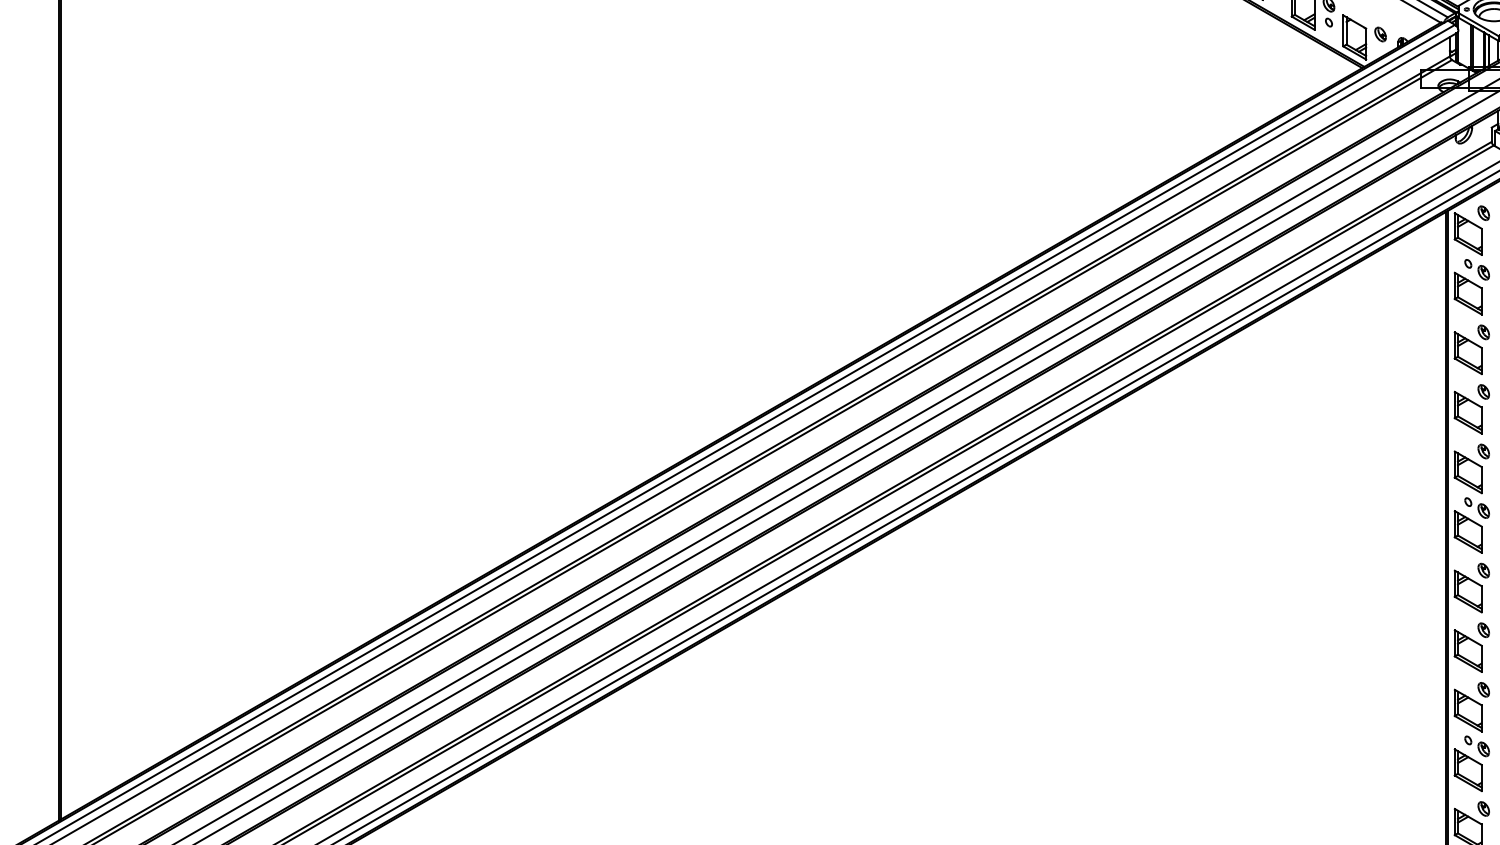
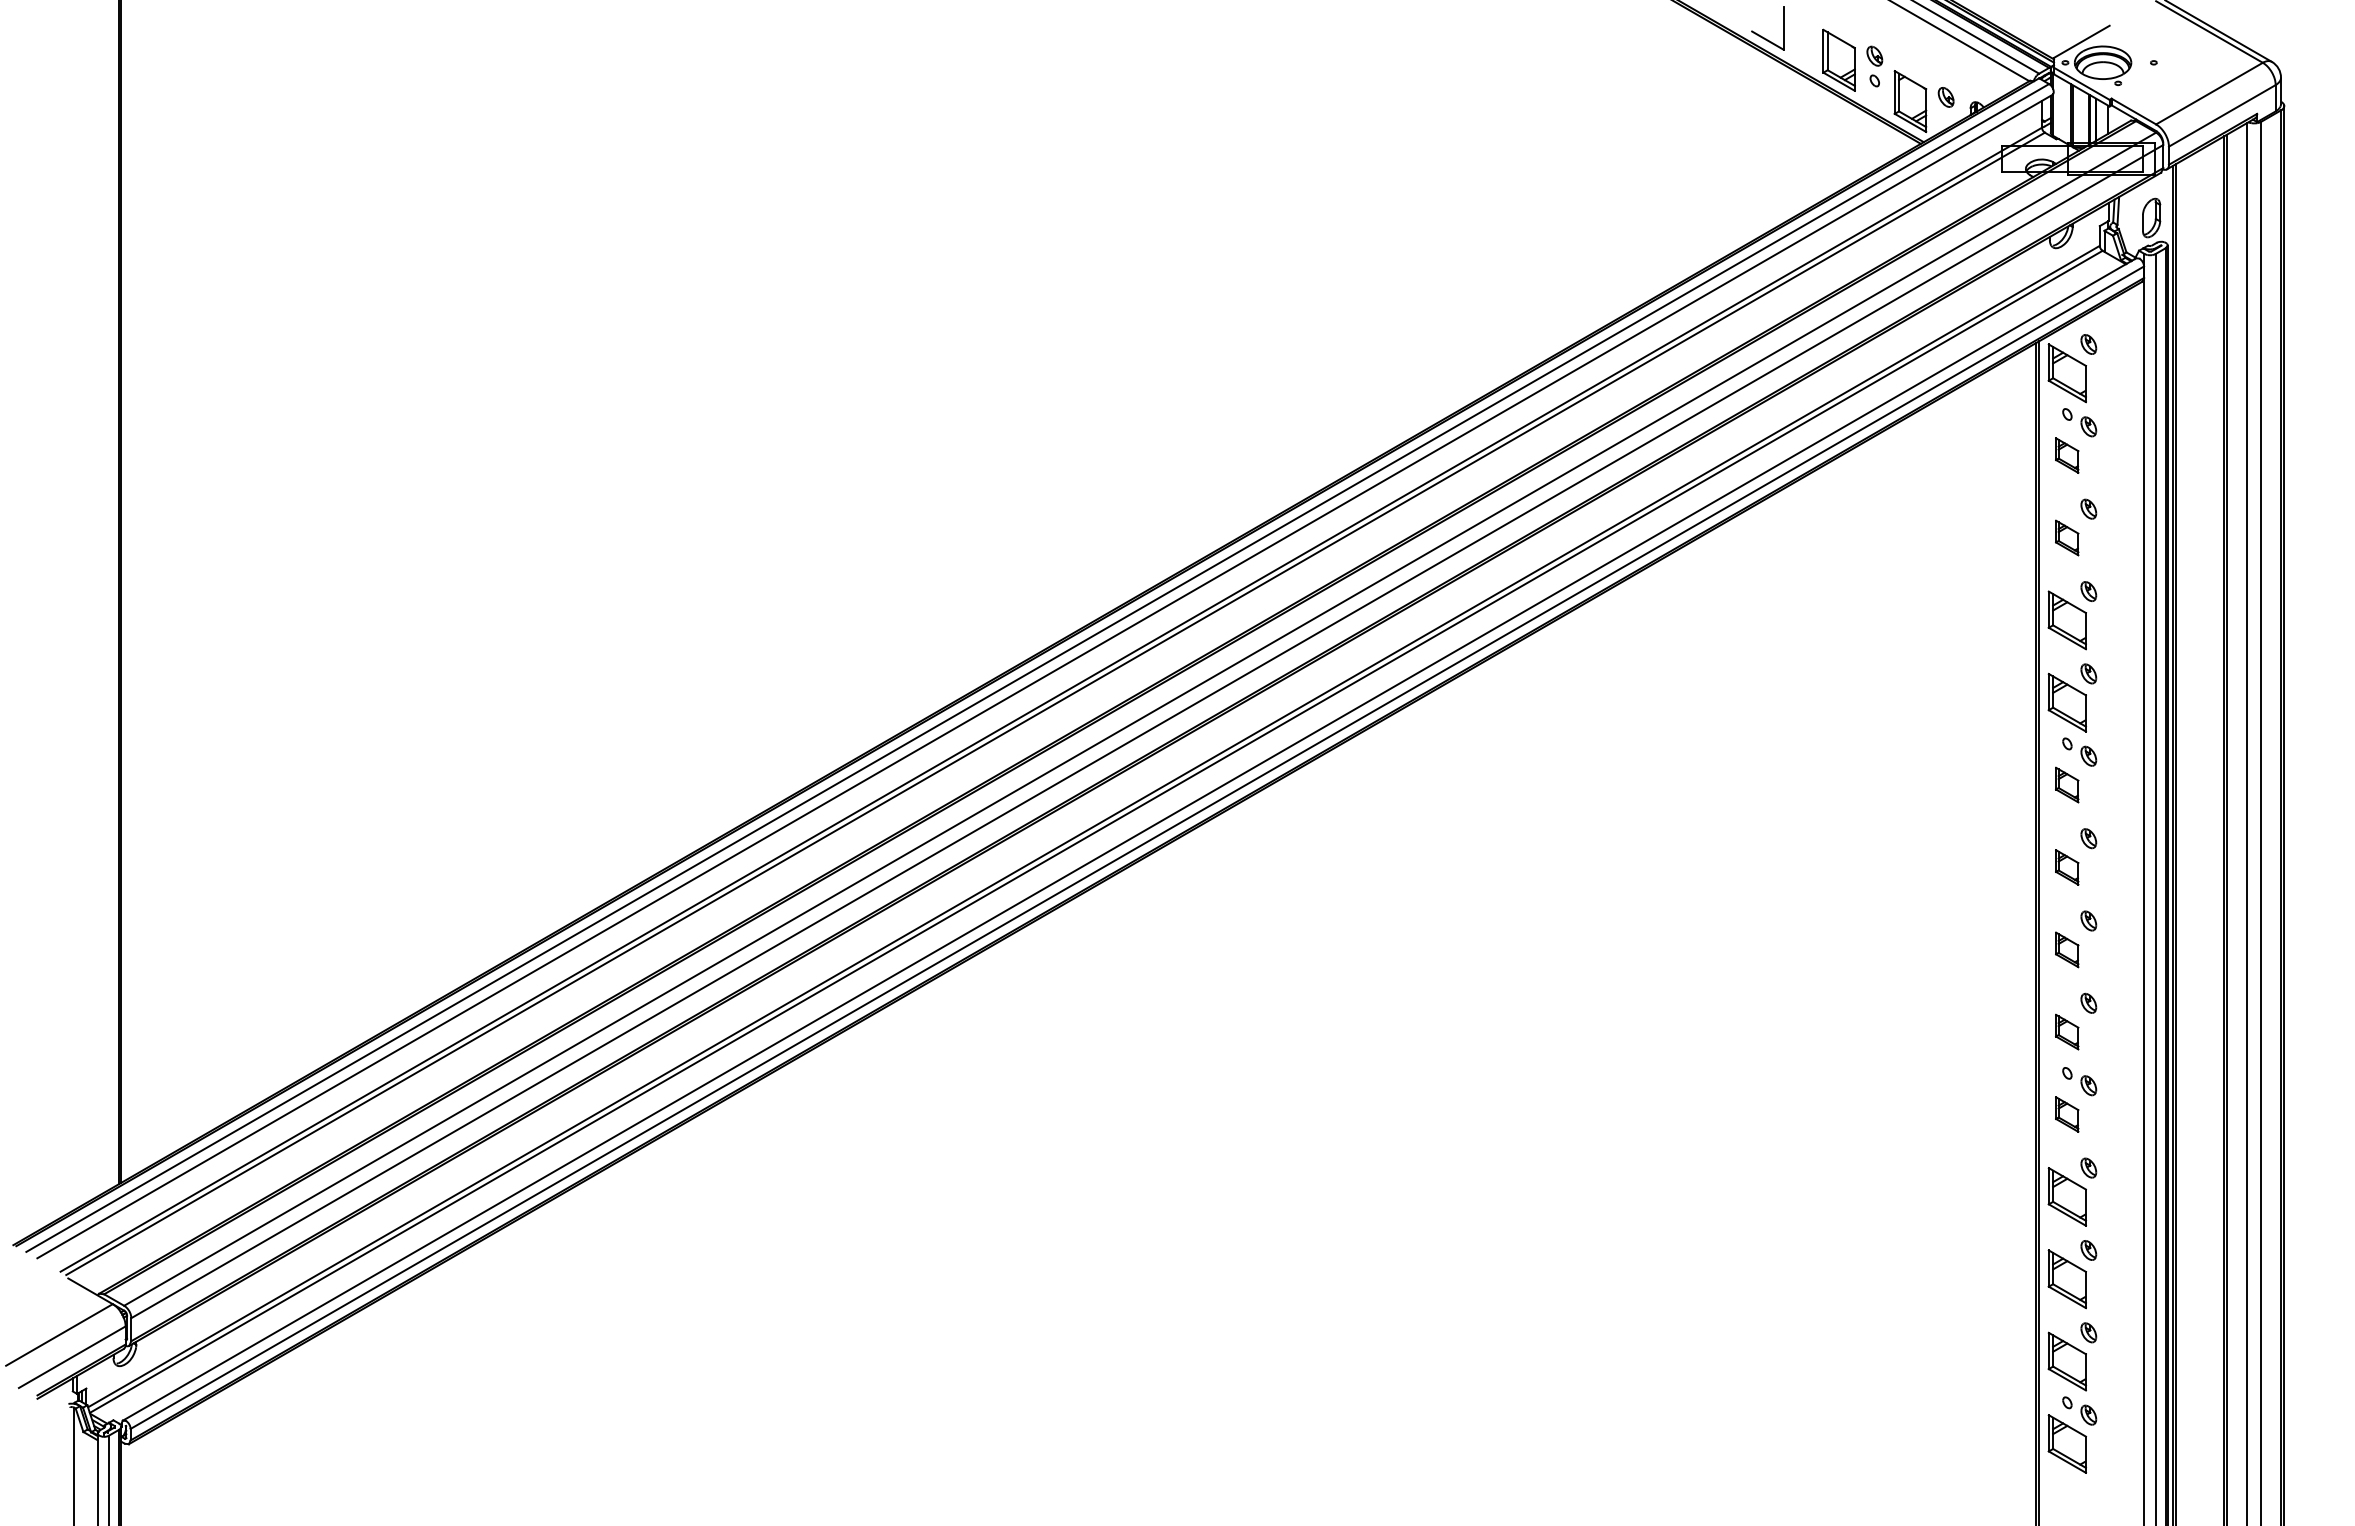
part: (1467, 293) -> (2066, 455), size x0.6
part: (1467, 352) -> (2066, 537), size x0.6
part: (1467, 531) -> (2066, 784), size x0.6
part: (1467, 591) -> (2066, 867), size x0.6
part: (1467, 650) -> (2066, 949), size x0.6
part: (1467, 710) -> (2066, 1031), size x0.6
part: (1467, 770) -> (2066, 1114), size x0.6

